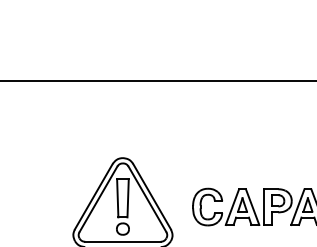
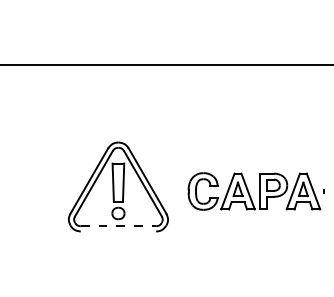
line: (123, 242) -> (118, 226), solid -> dashed

